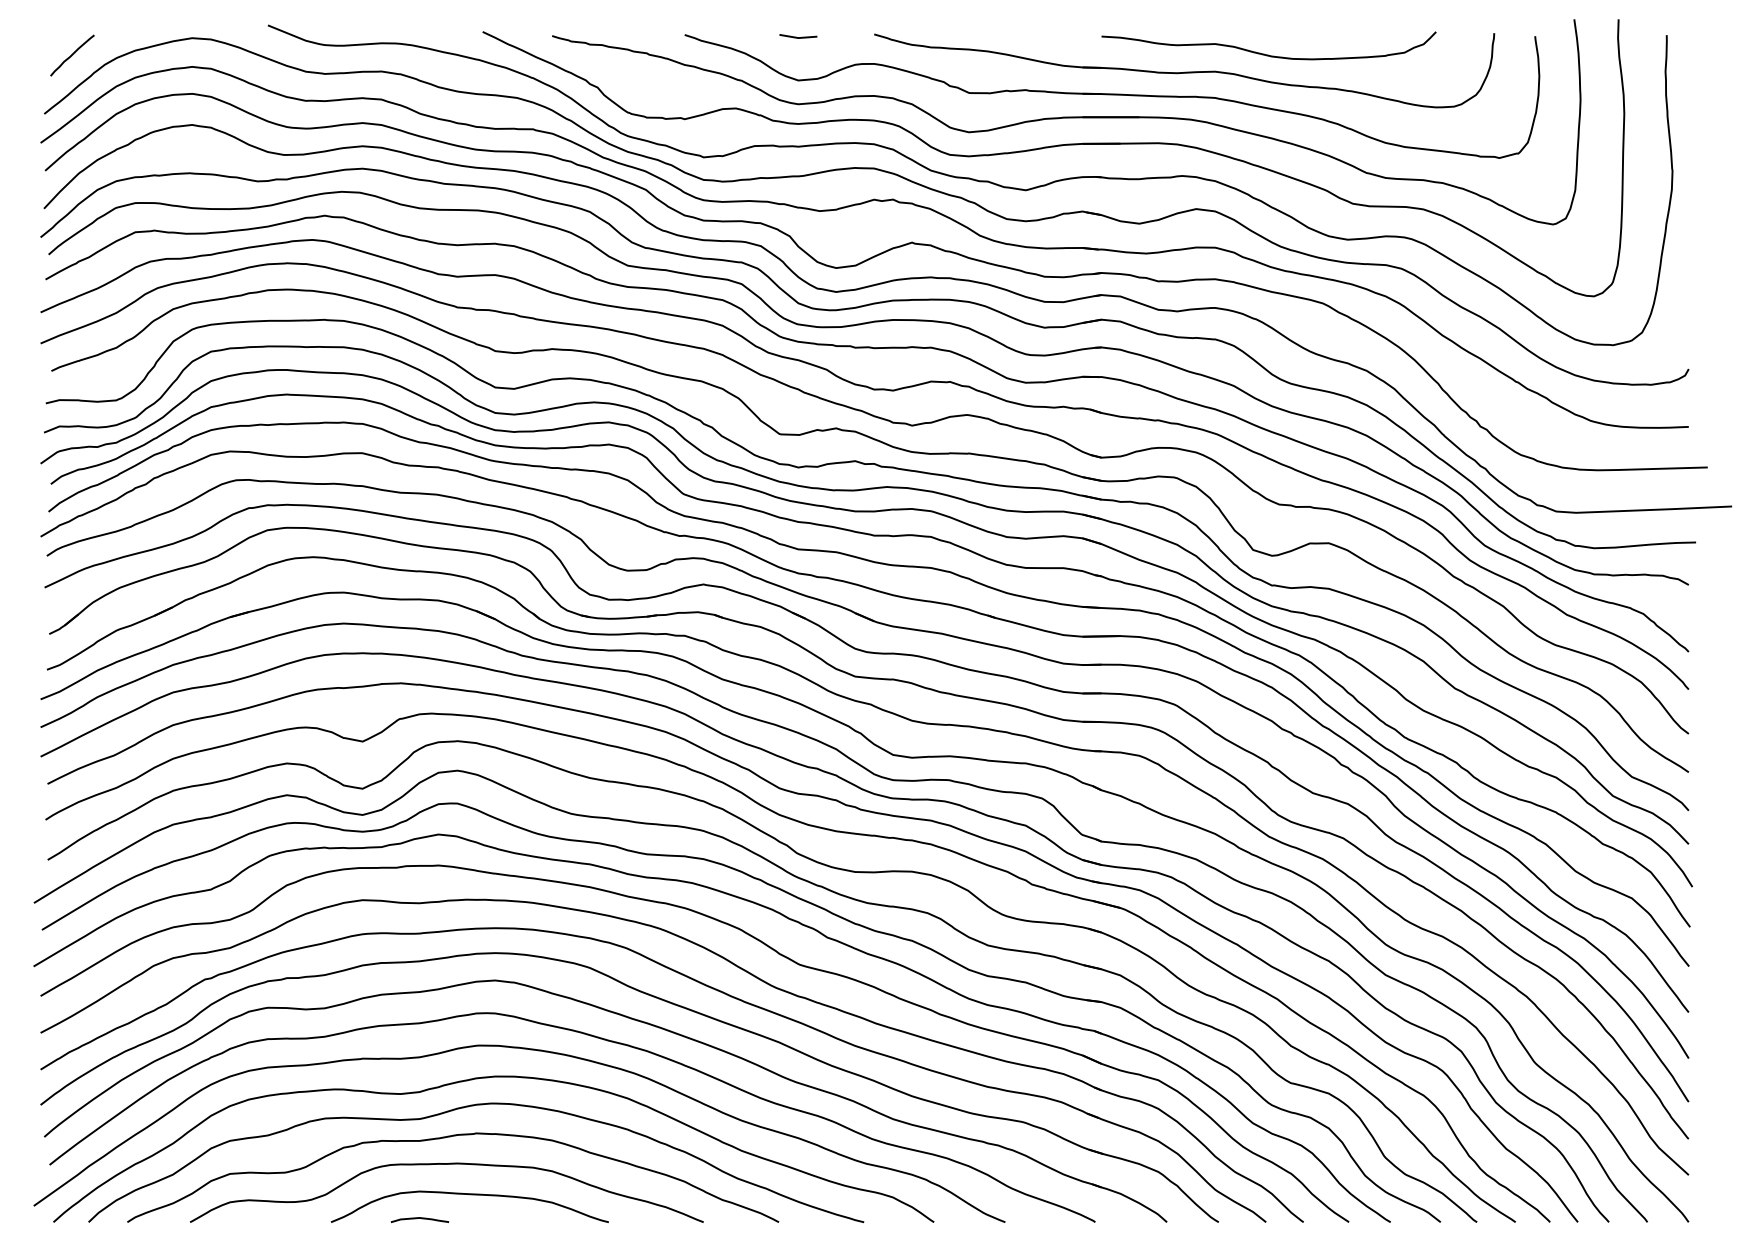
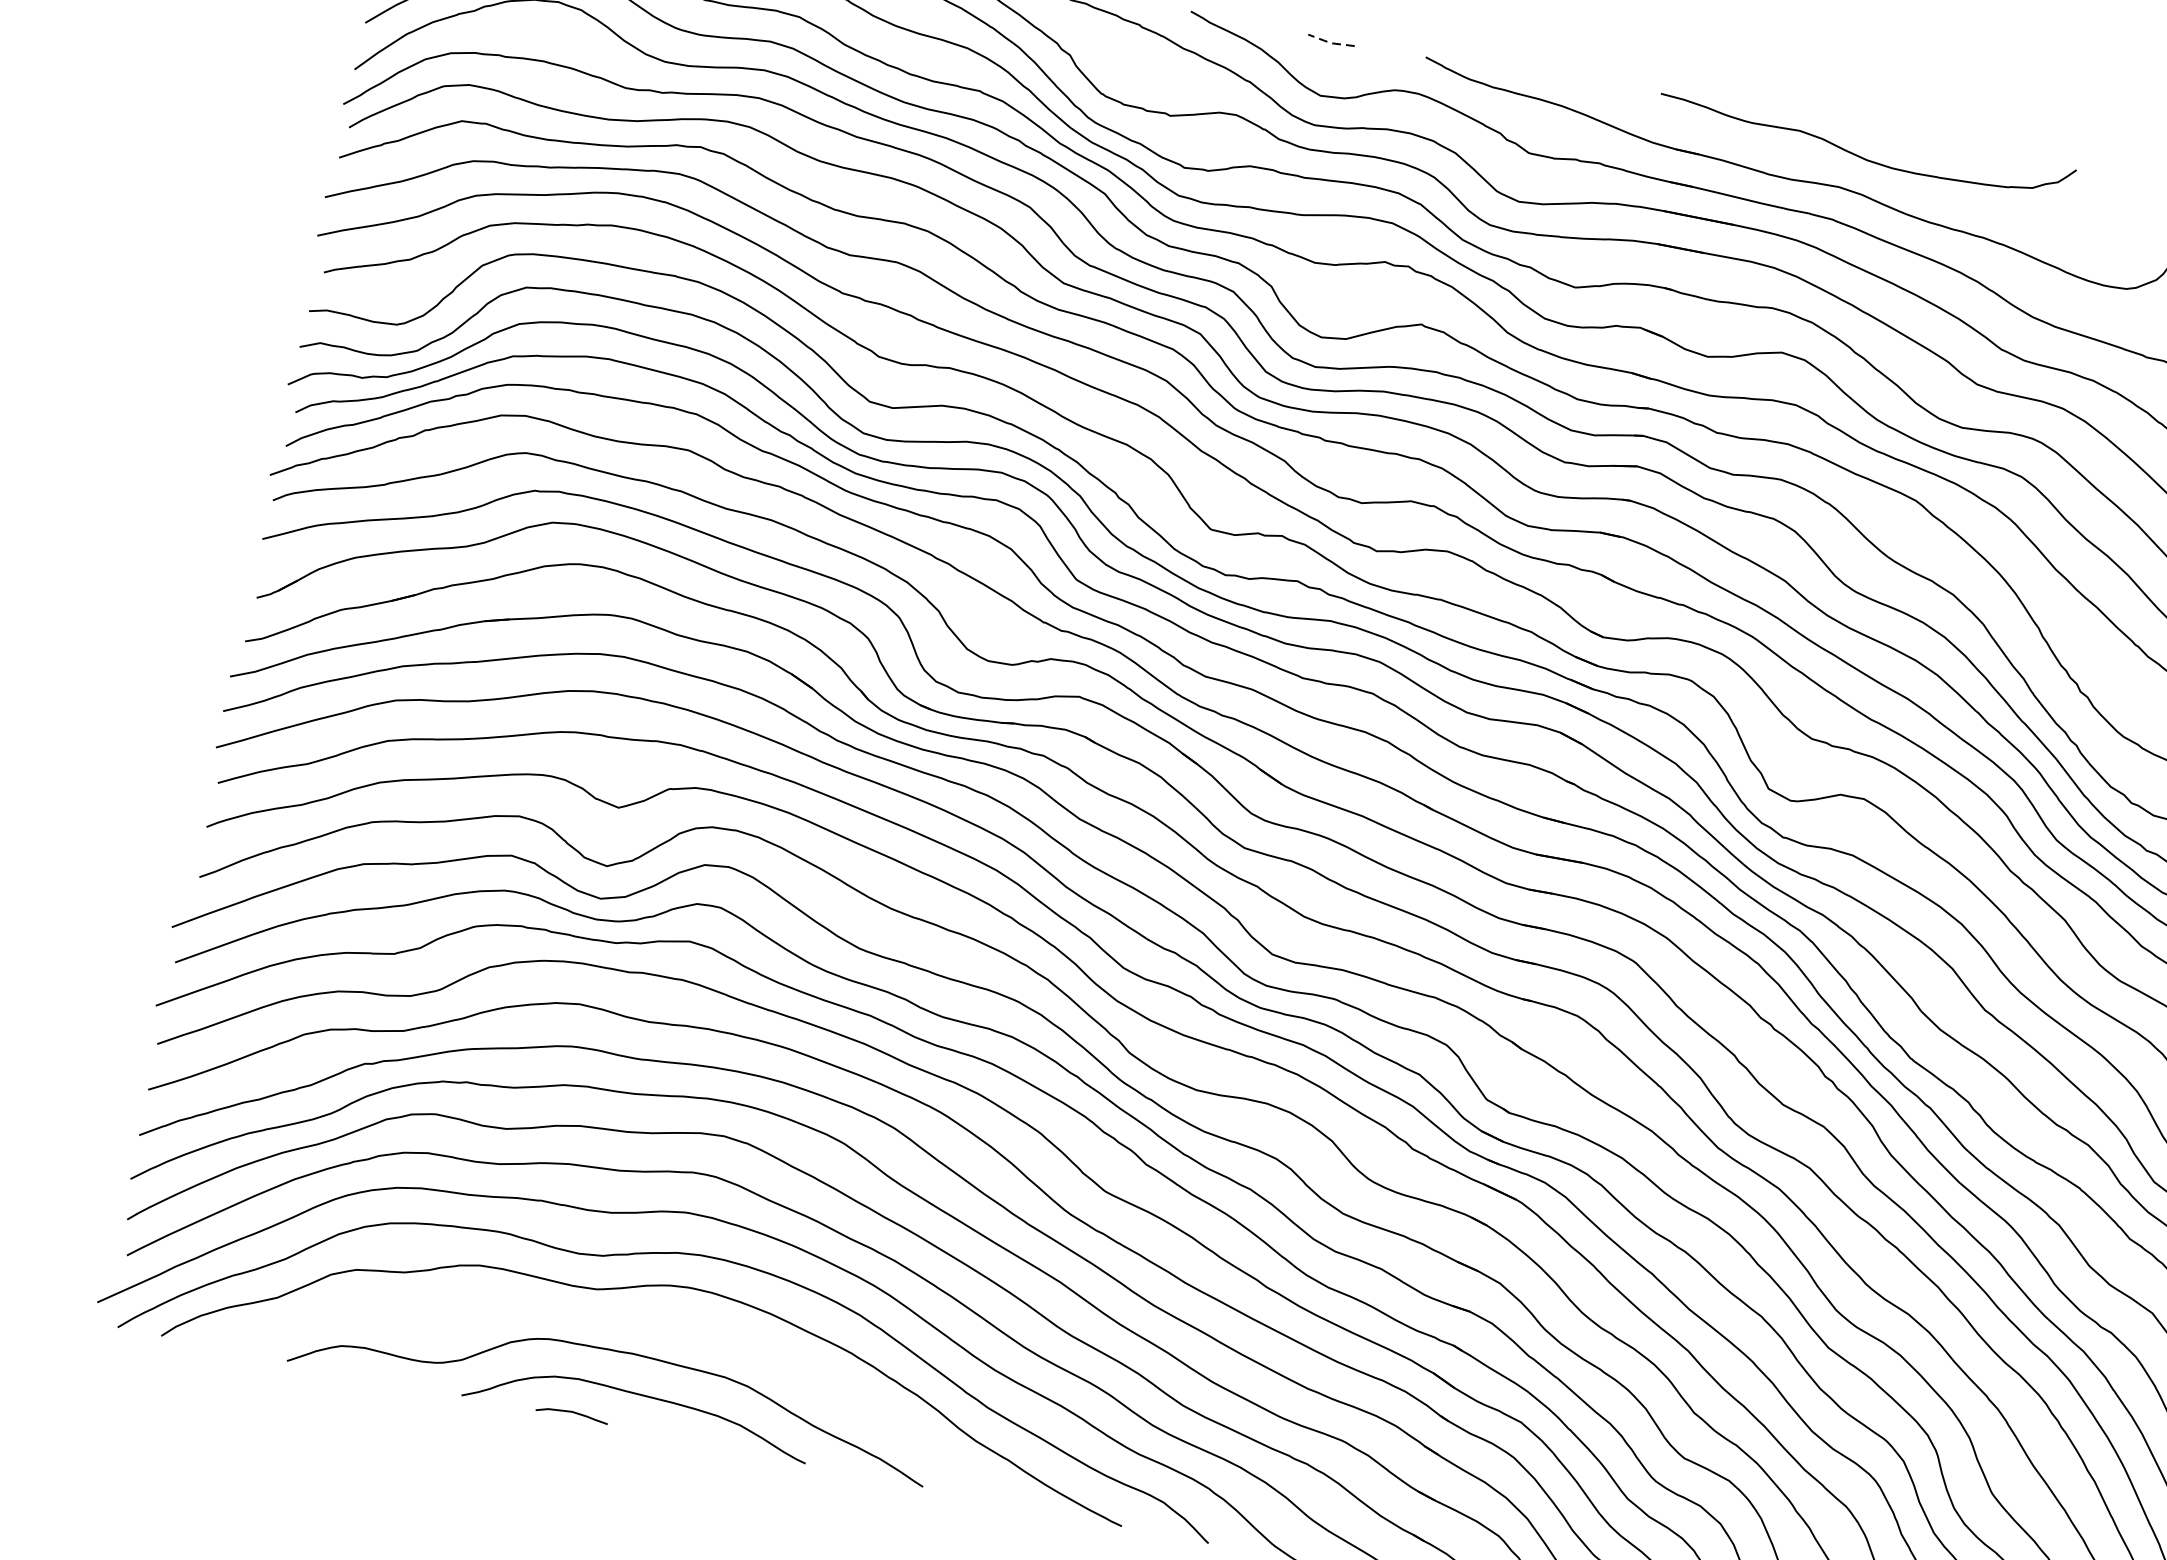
line: (798, 38) -> (1330, 43), solid -> dashed
curve: (1264, 53) -> (1858, 154), moved
curve: (445, 1138) -> (623, 1319), removed

